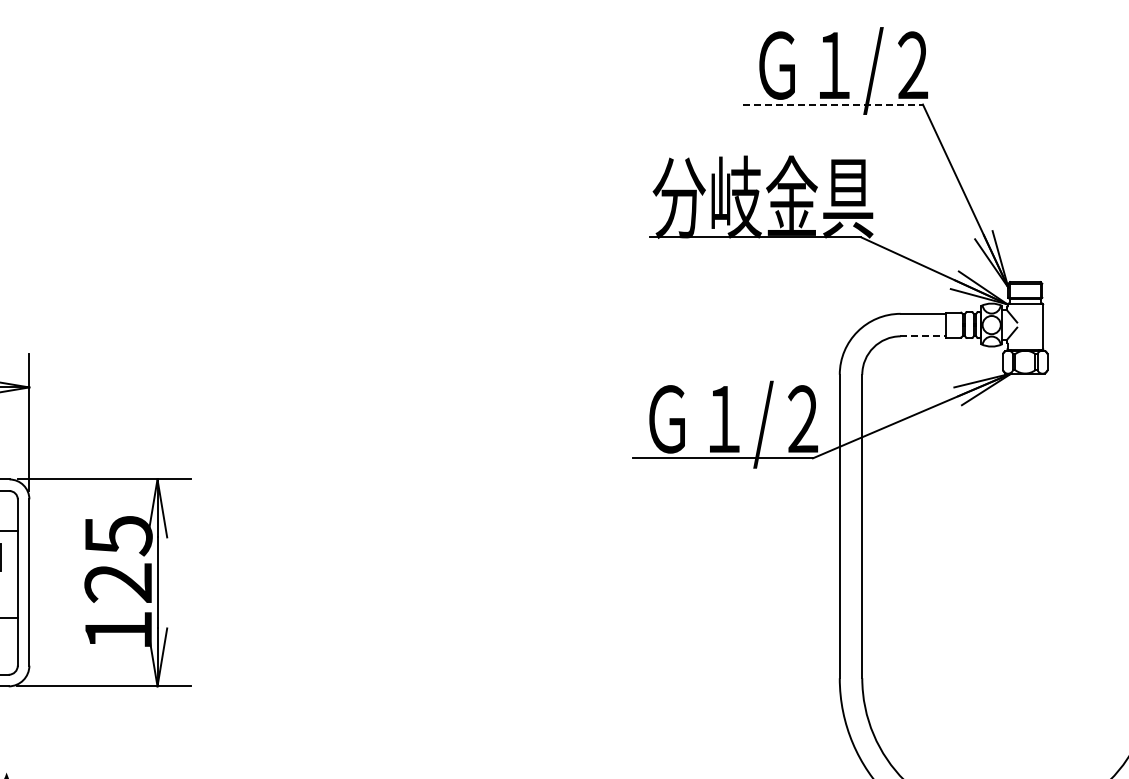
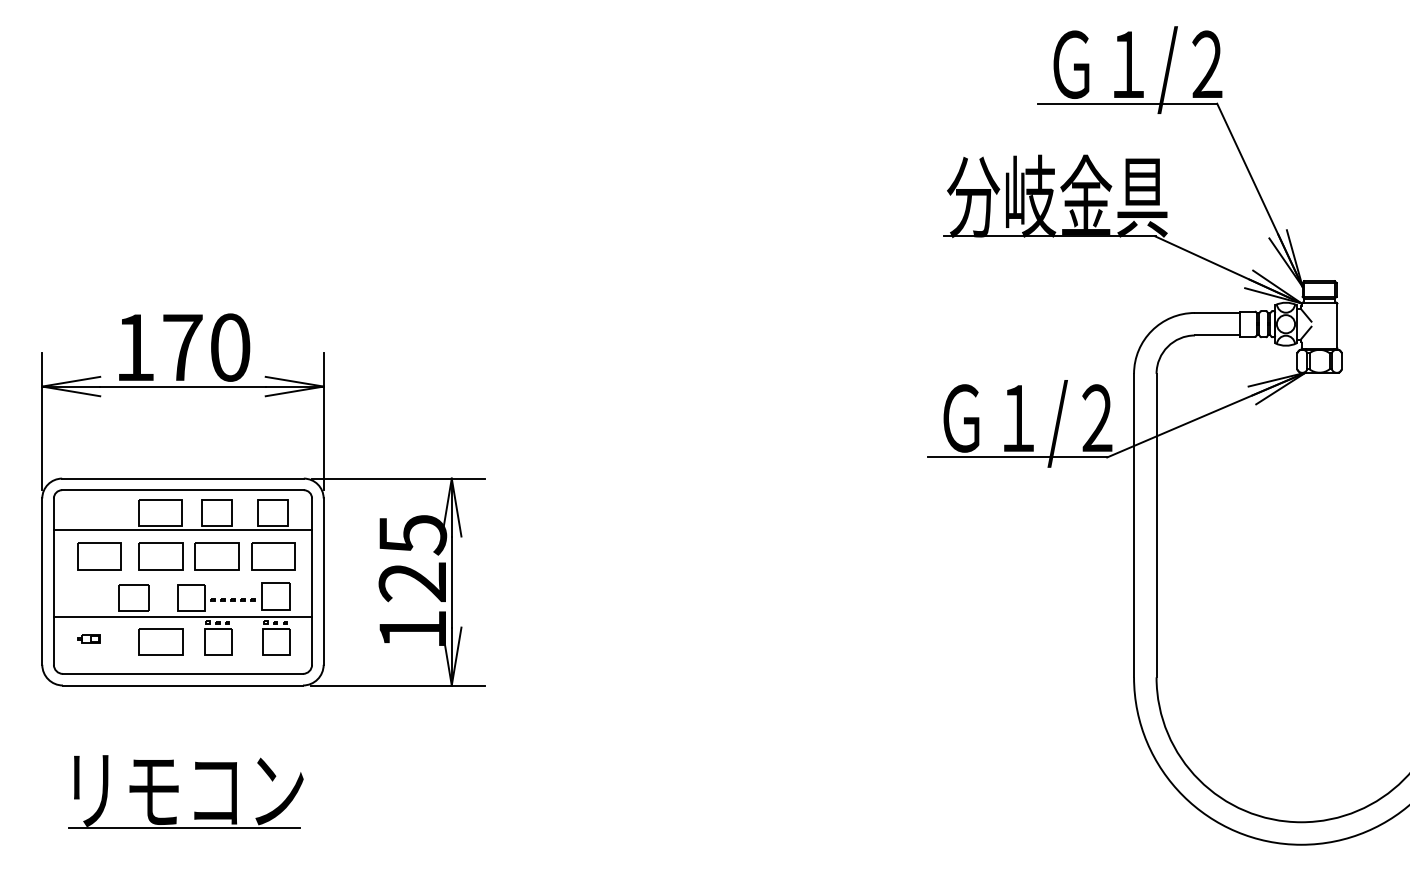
line: (833, 104) -> (1127, 103), dashed -> solid
line: (923, 336) -> (1217, 335), dashed -> solid

